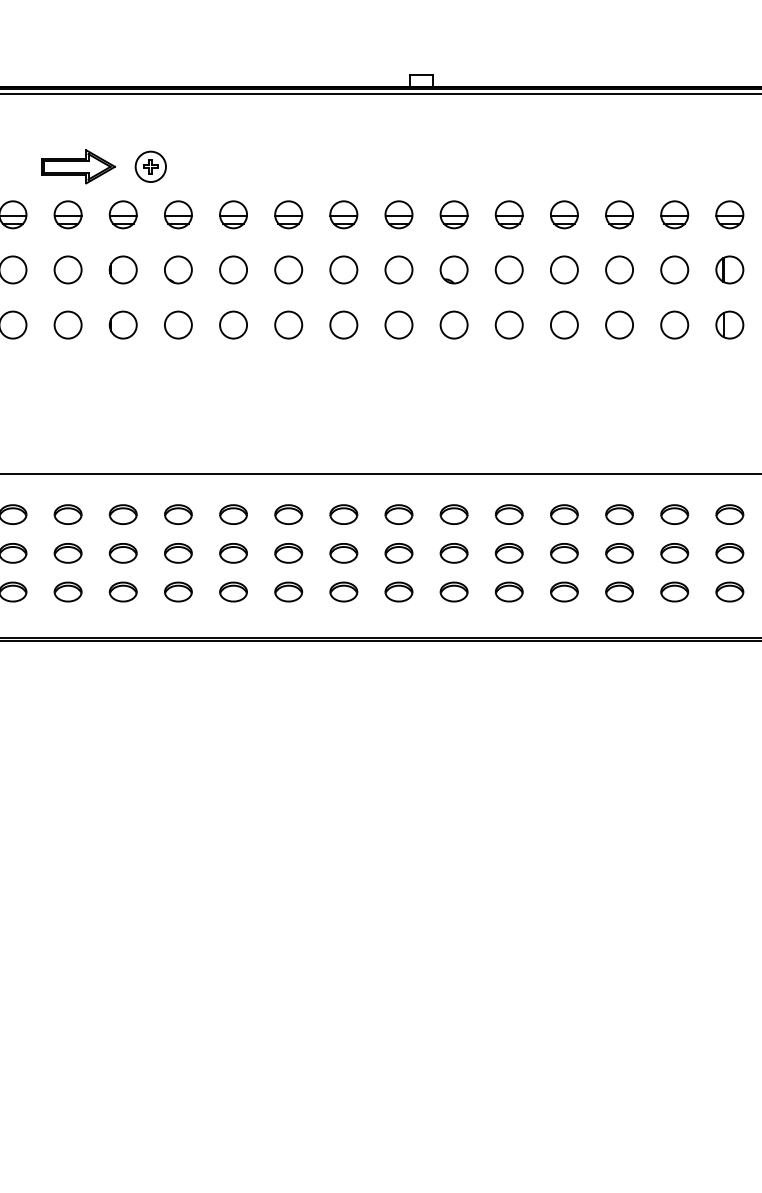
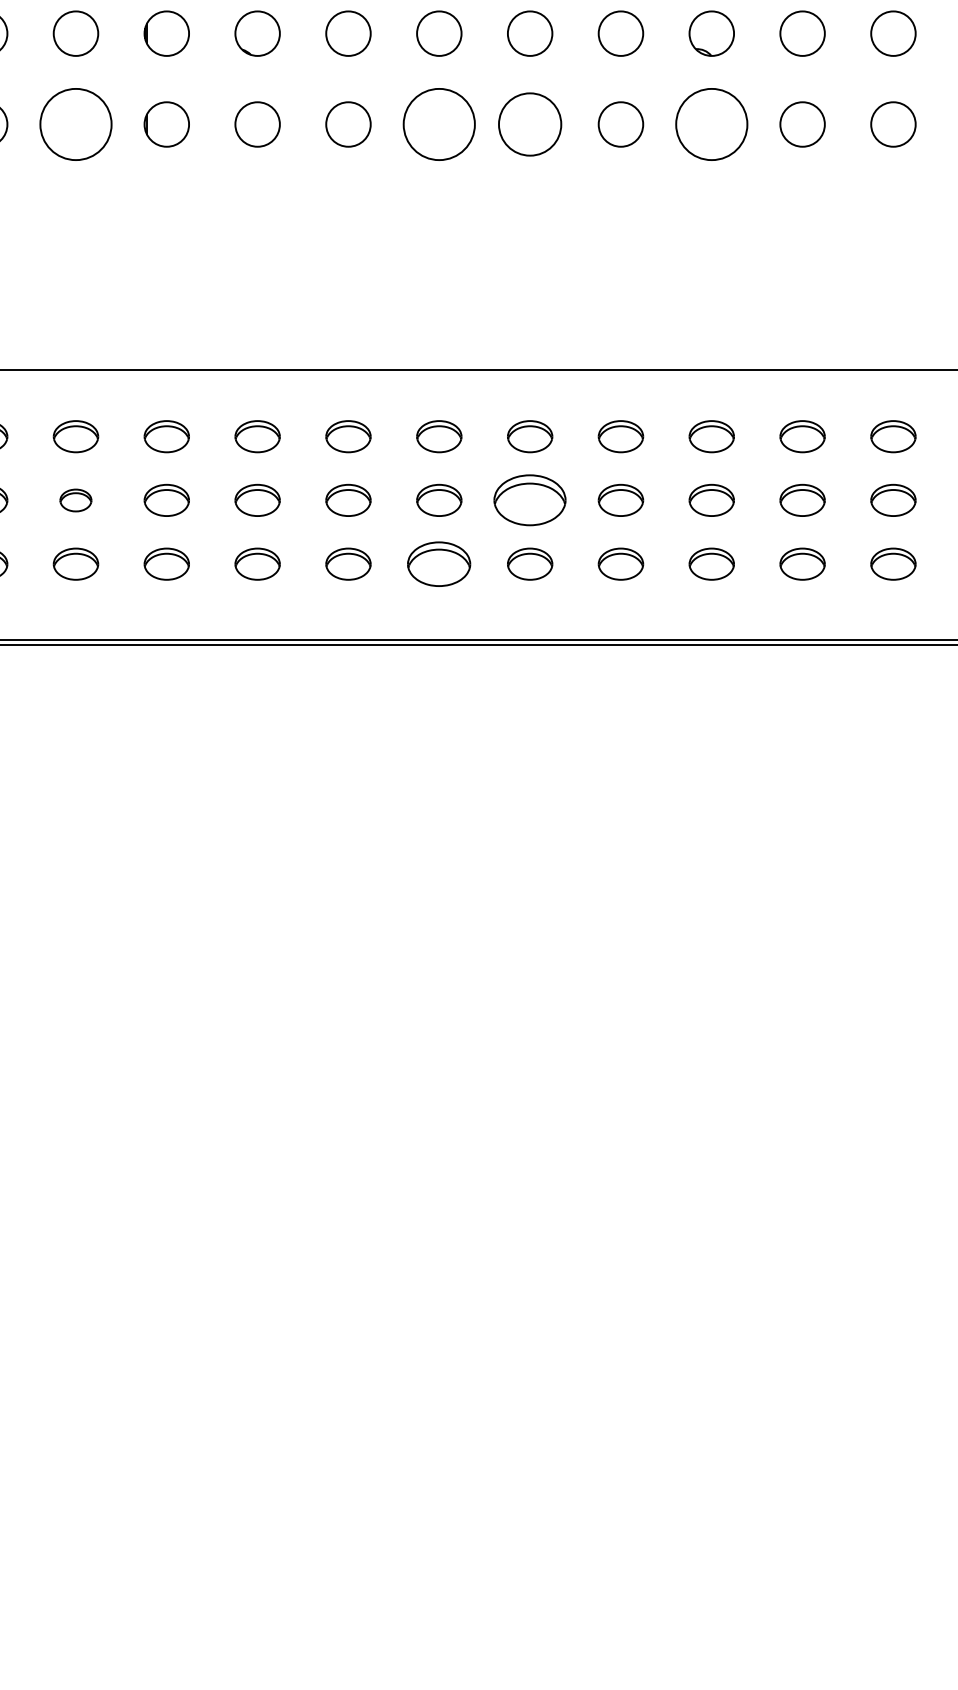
circle: (67, 324) -> (74, 123), size x1.6
circle: (288, 324) -> (438, 123), size x1.6
circle: (343, 324) -> (529, 123), size x1.4
circle: (453, 324) -> (710, 123), size x1.6
part: (67, 553) -> (74, 500), size x0.7
part: (343, 553) -> (529, 500), size x1.6
part: (288, 591) -> (438, 563), size x1.4

